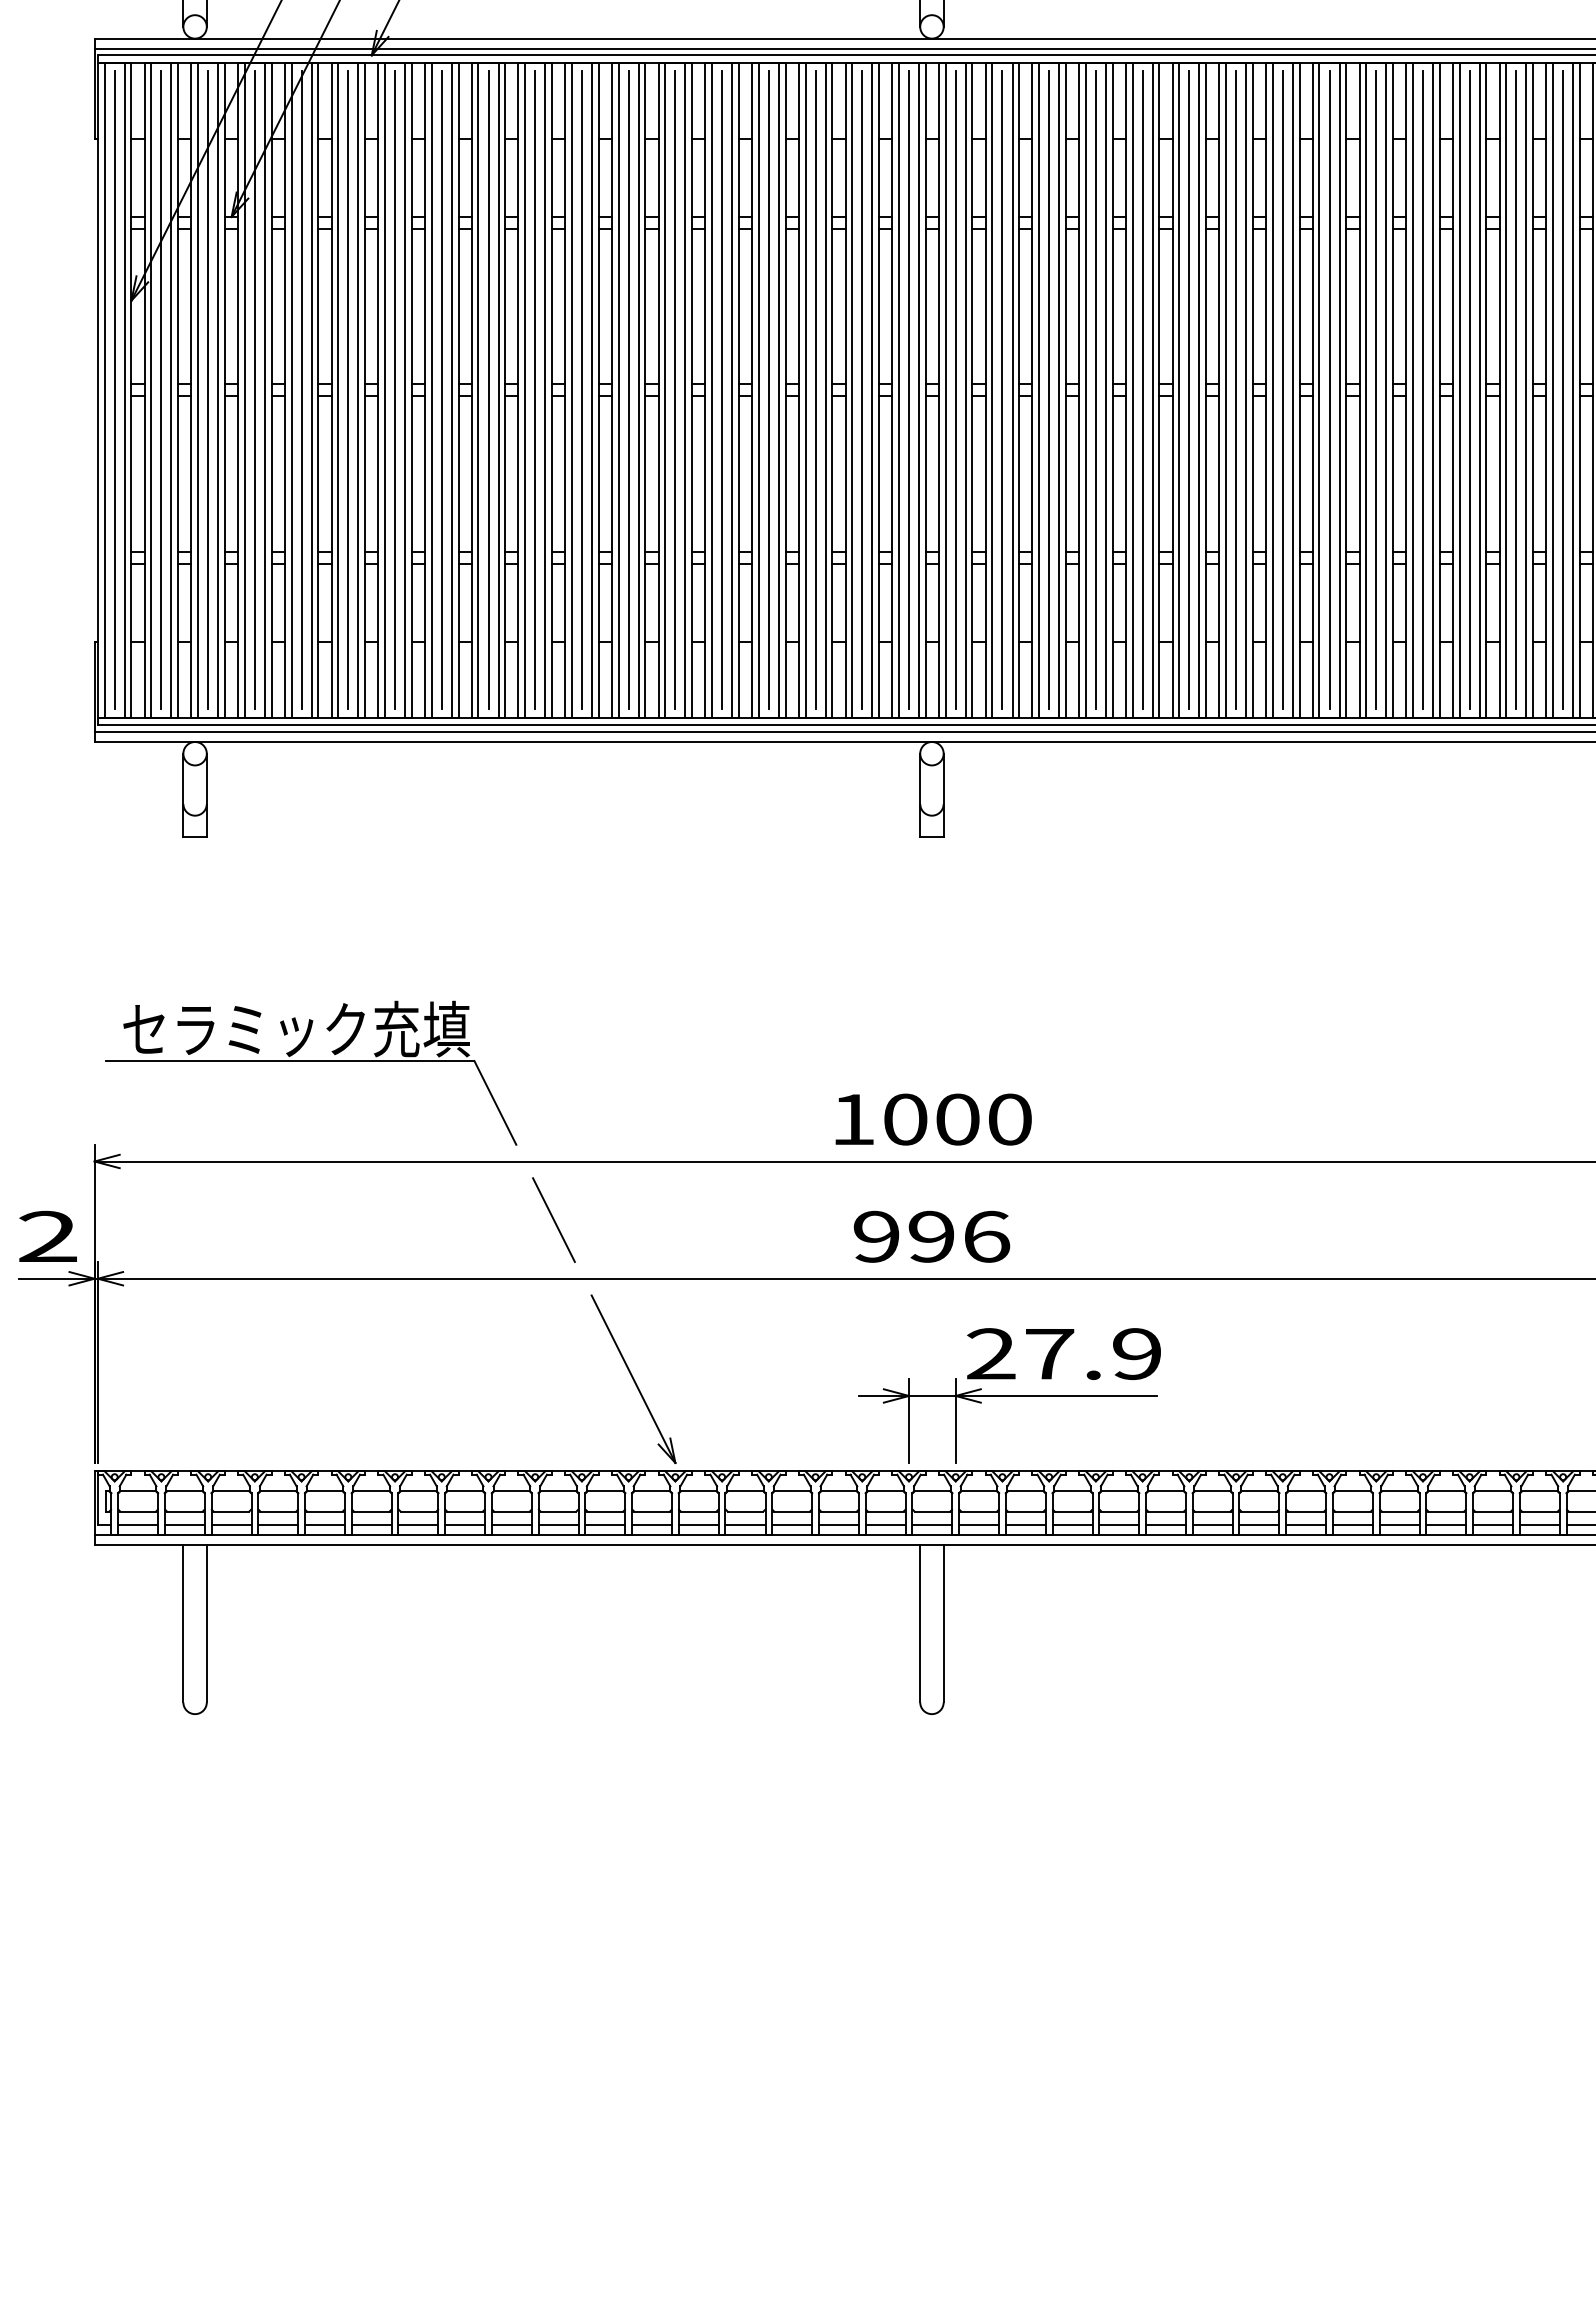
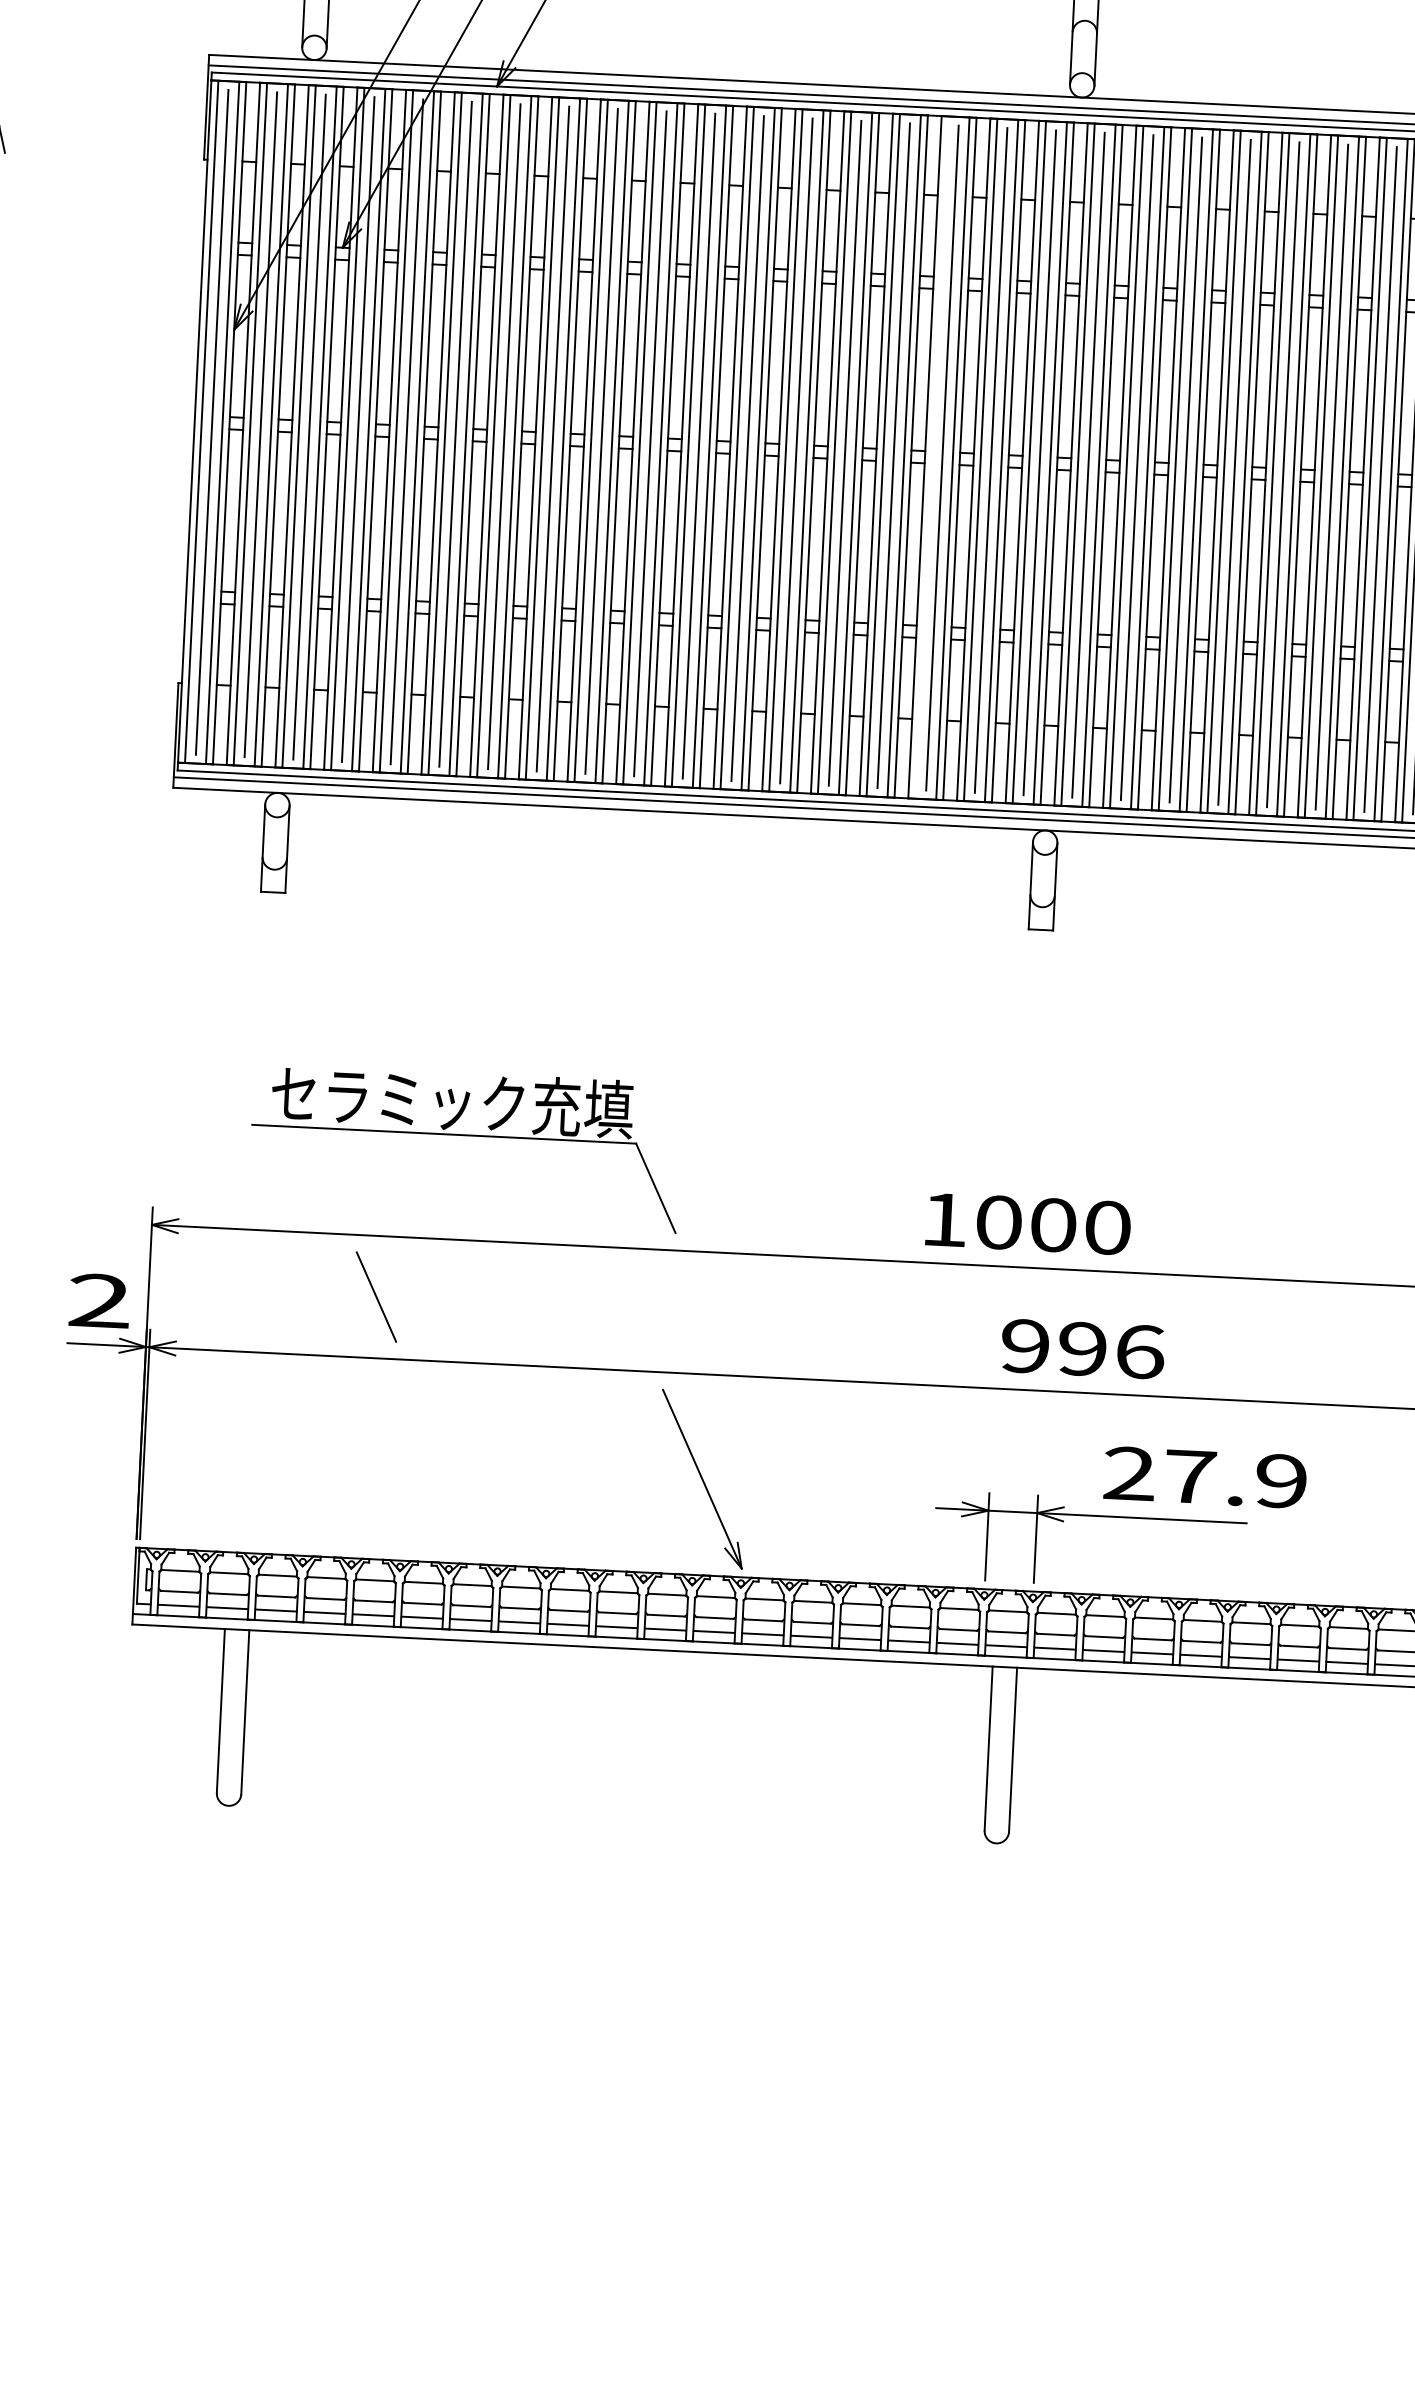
line: (805, 389) -> (931, 456), removed
part: (311, 1061) -> (466, 1135), moved
line: (553, 1219) -> (376, 1296), moved
text: (931, 1236) -> (1082, 1348), moved
text: (1063, 1353) -> (1204, 1476), moved

